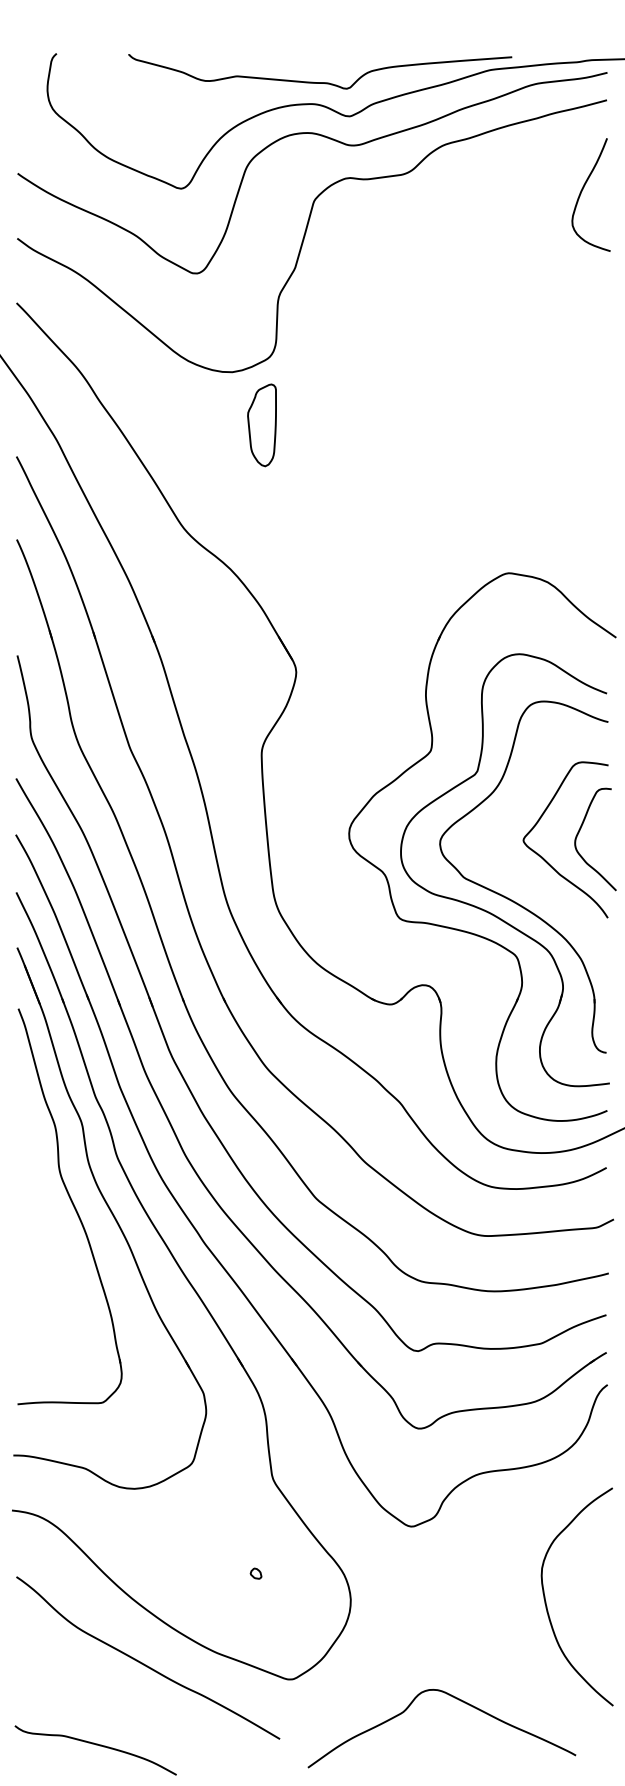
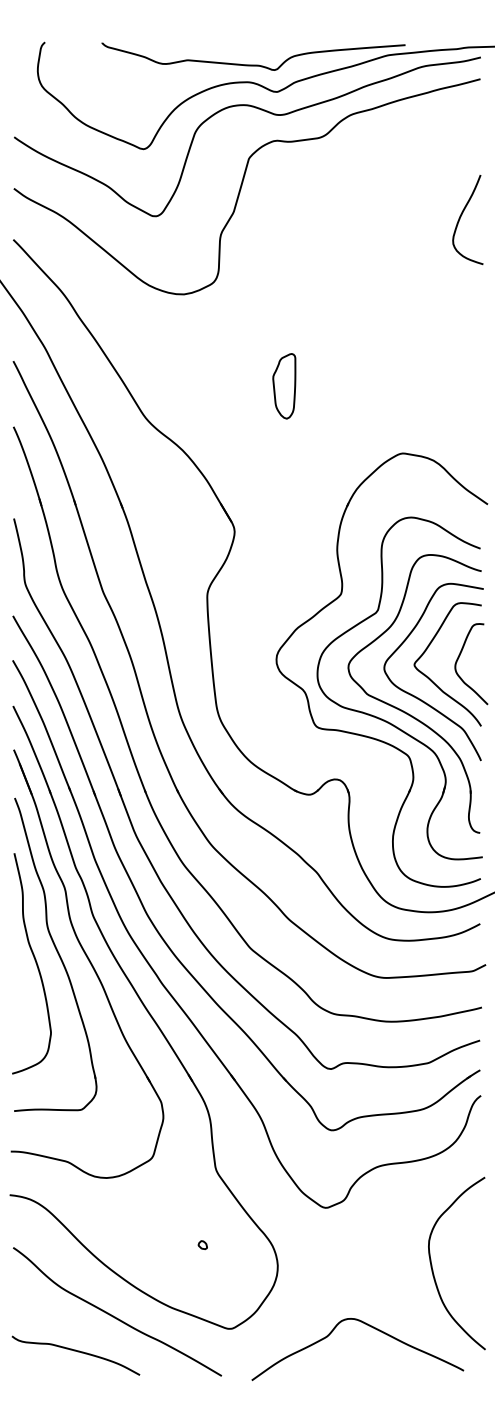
curve: (582, 191) -> (461, 217), moved
part: (261, 425) -> (283, 386), moved
curve: (531, 883) -> (420, 698), added
curve: (44, 1216) -> (35, 962), added
curve: (456, 1699) -> (369, 1326), moved
curve: (96, 1745) -> (76, 1351), moved

